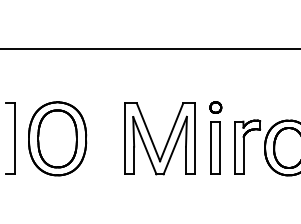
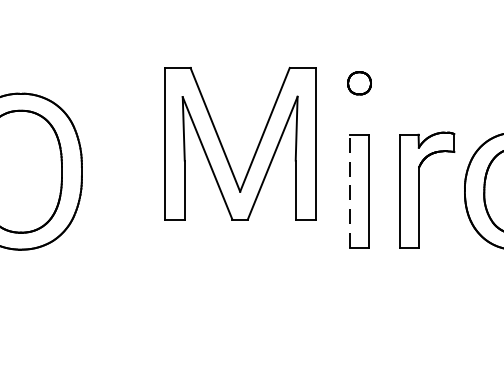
part: (215, 107) -> (358, 83), moved
part: (153, 141) -> (226, 149), moved
line: (211, 147) -> (350, 190), solid -> dashed

